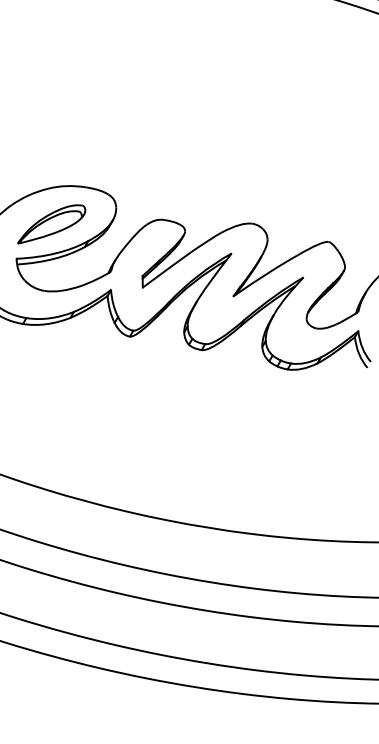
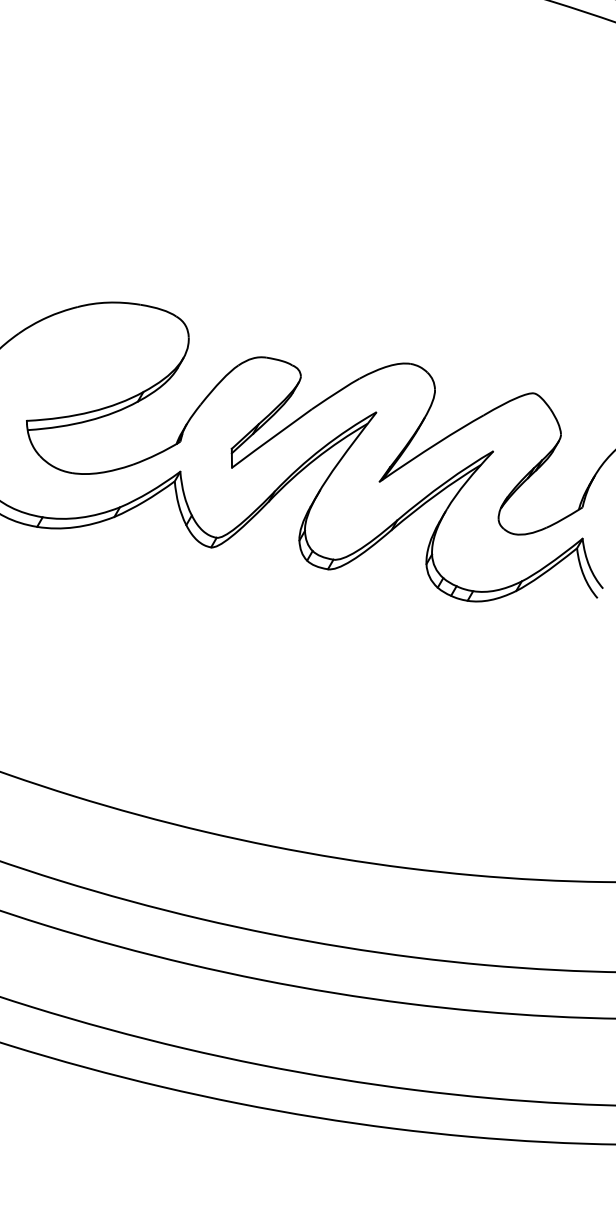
part: (51, 224) -> (83, 365), removed

